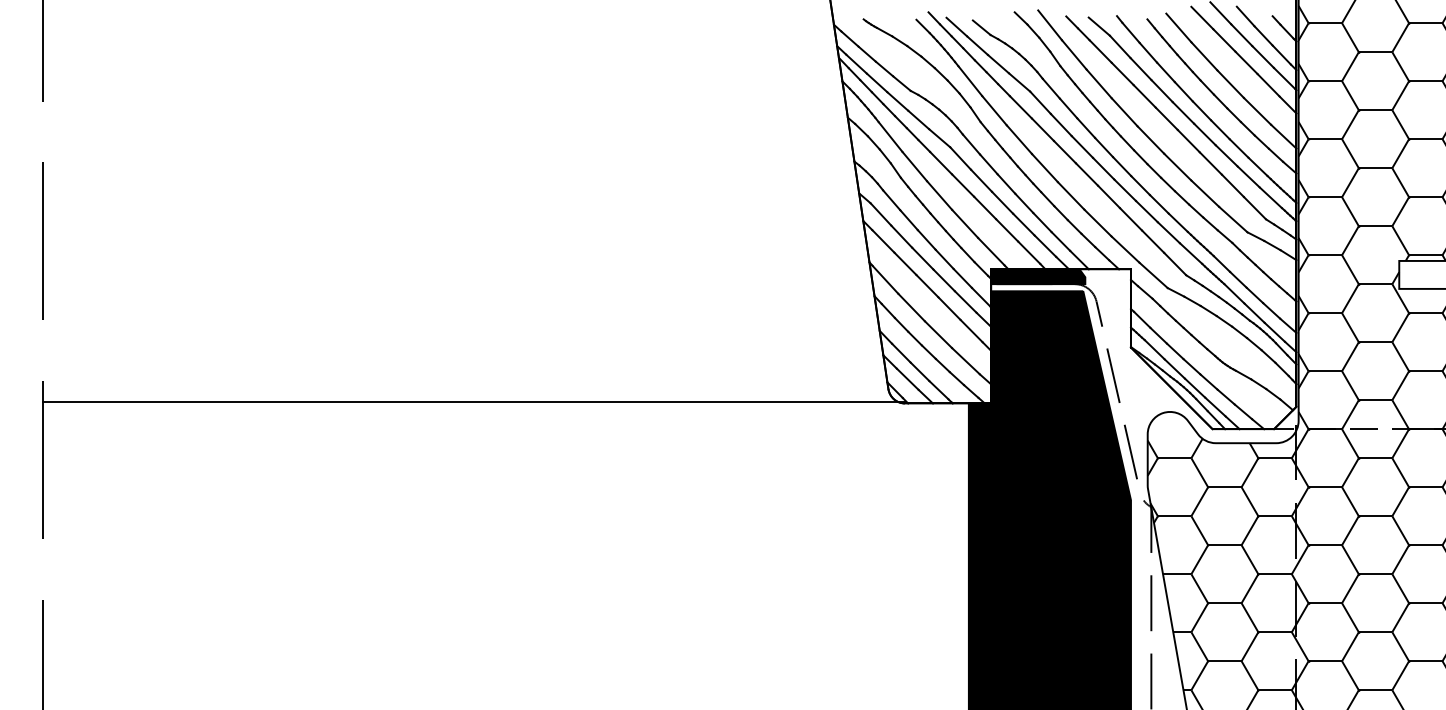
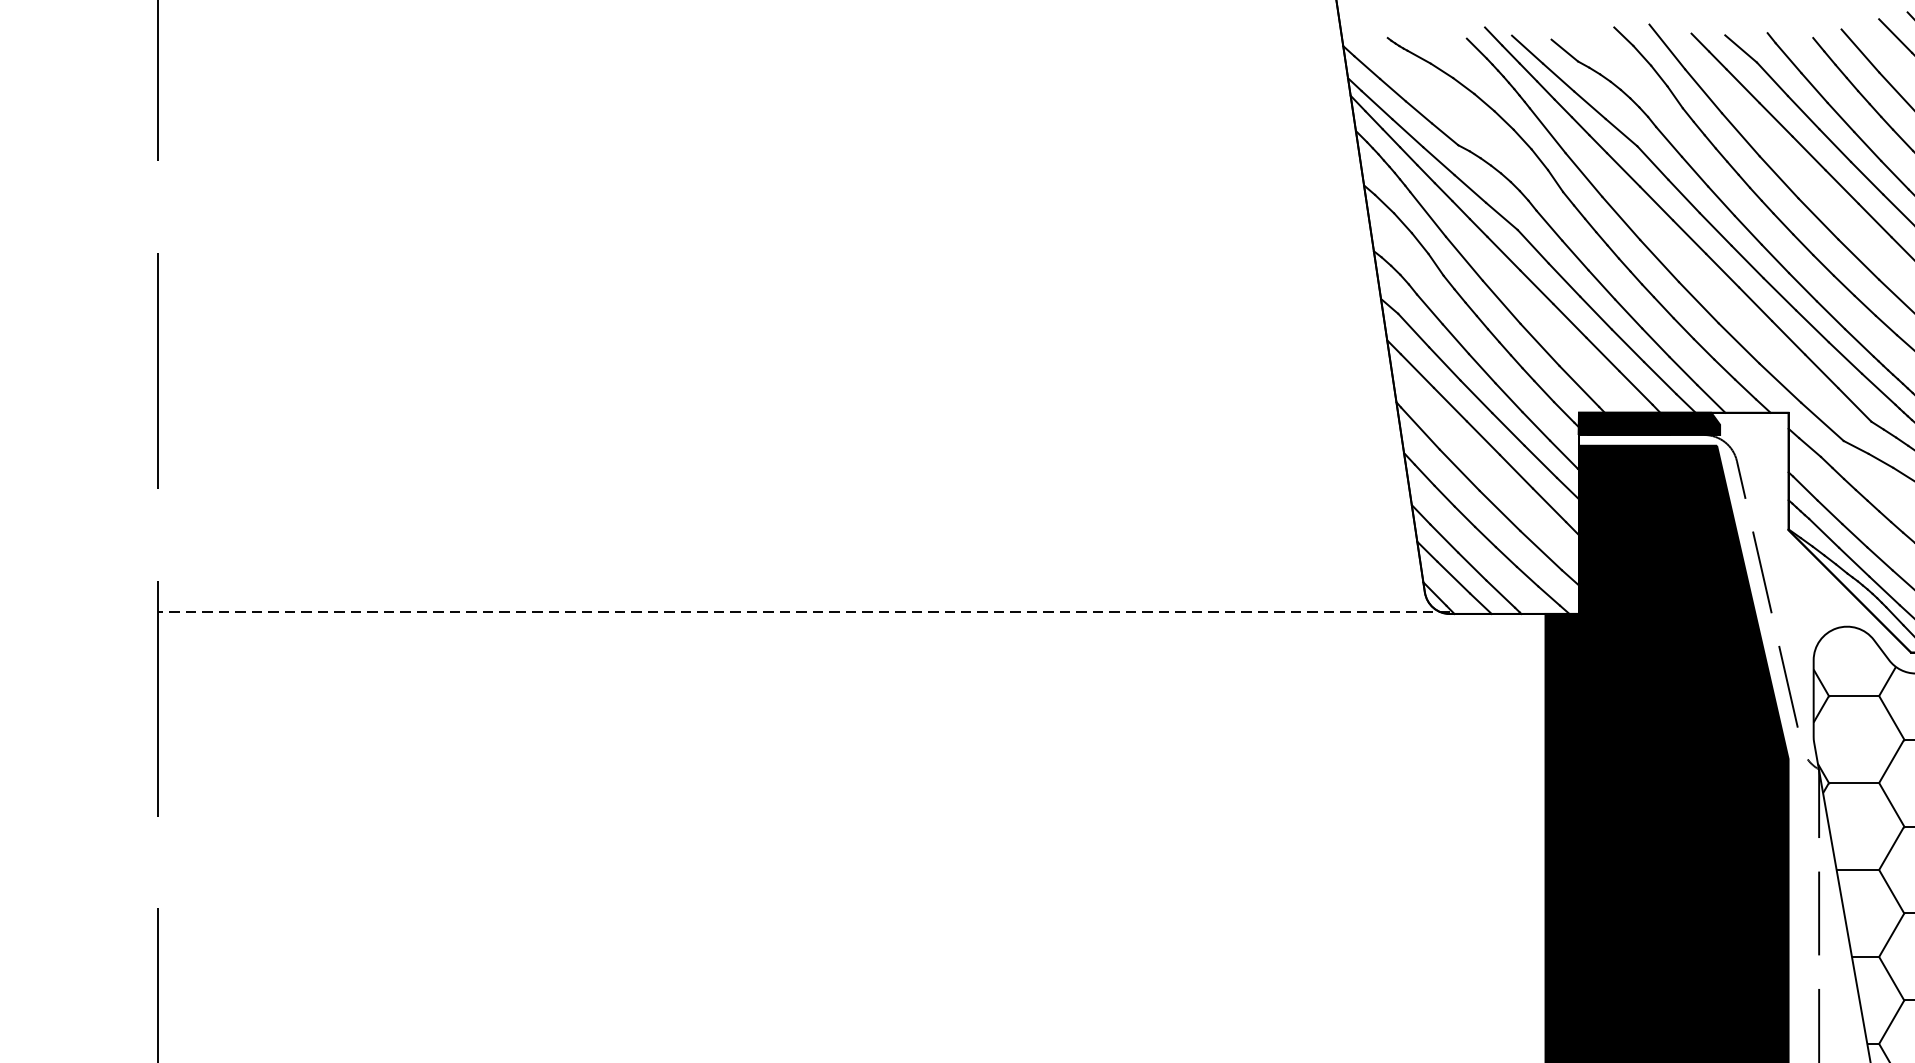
line: (474, 402) -> (804, 612), solid -> dashed

